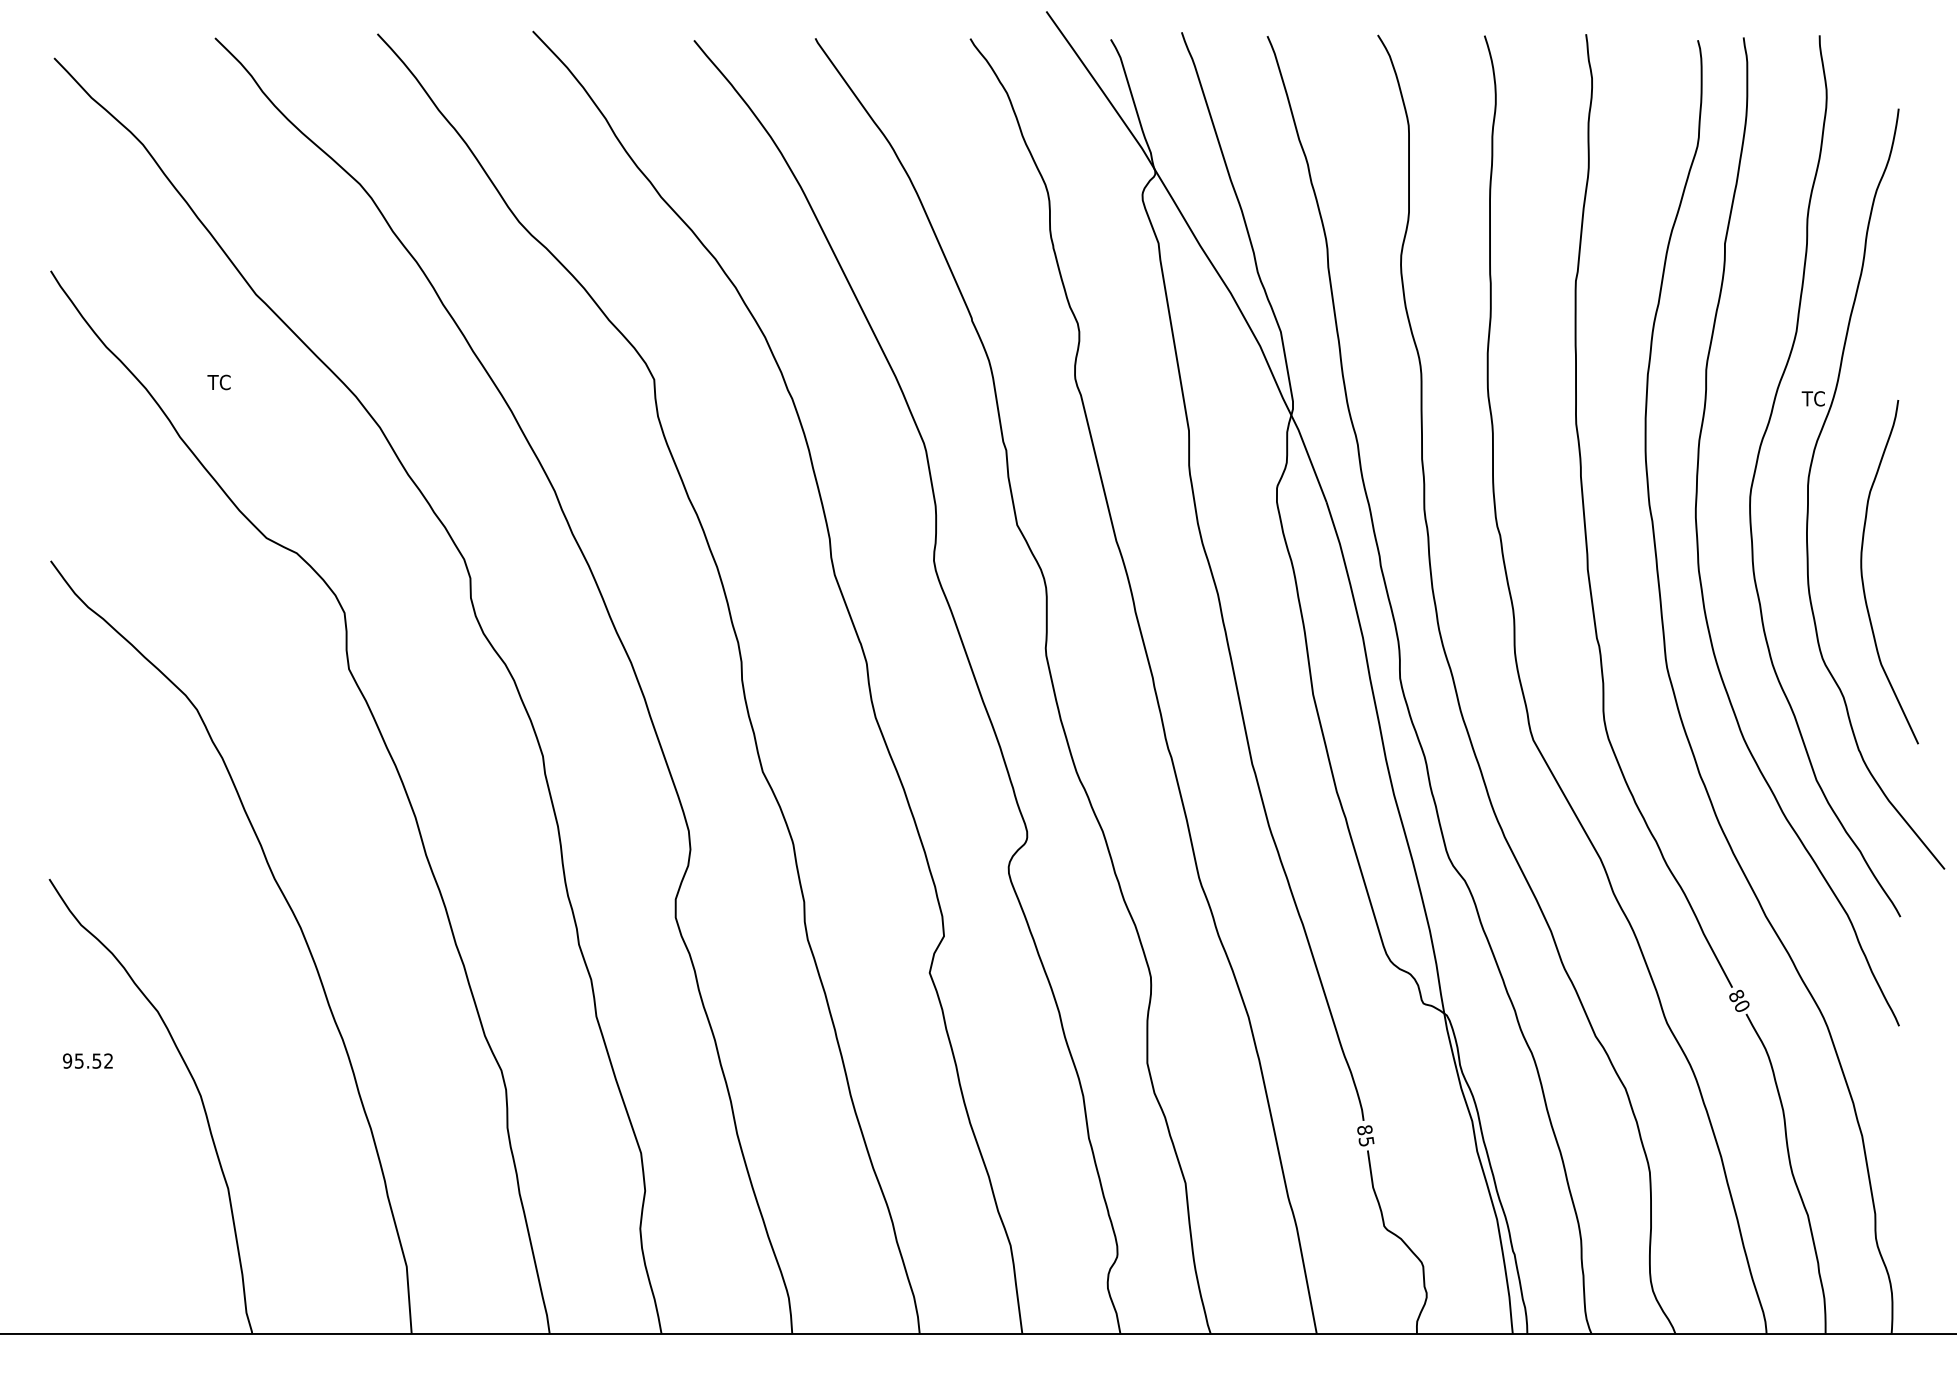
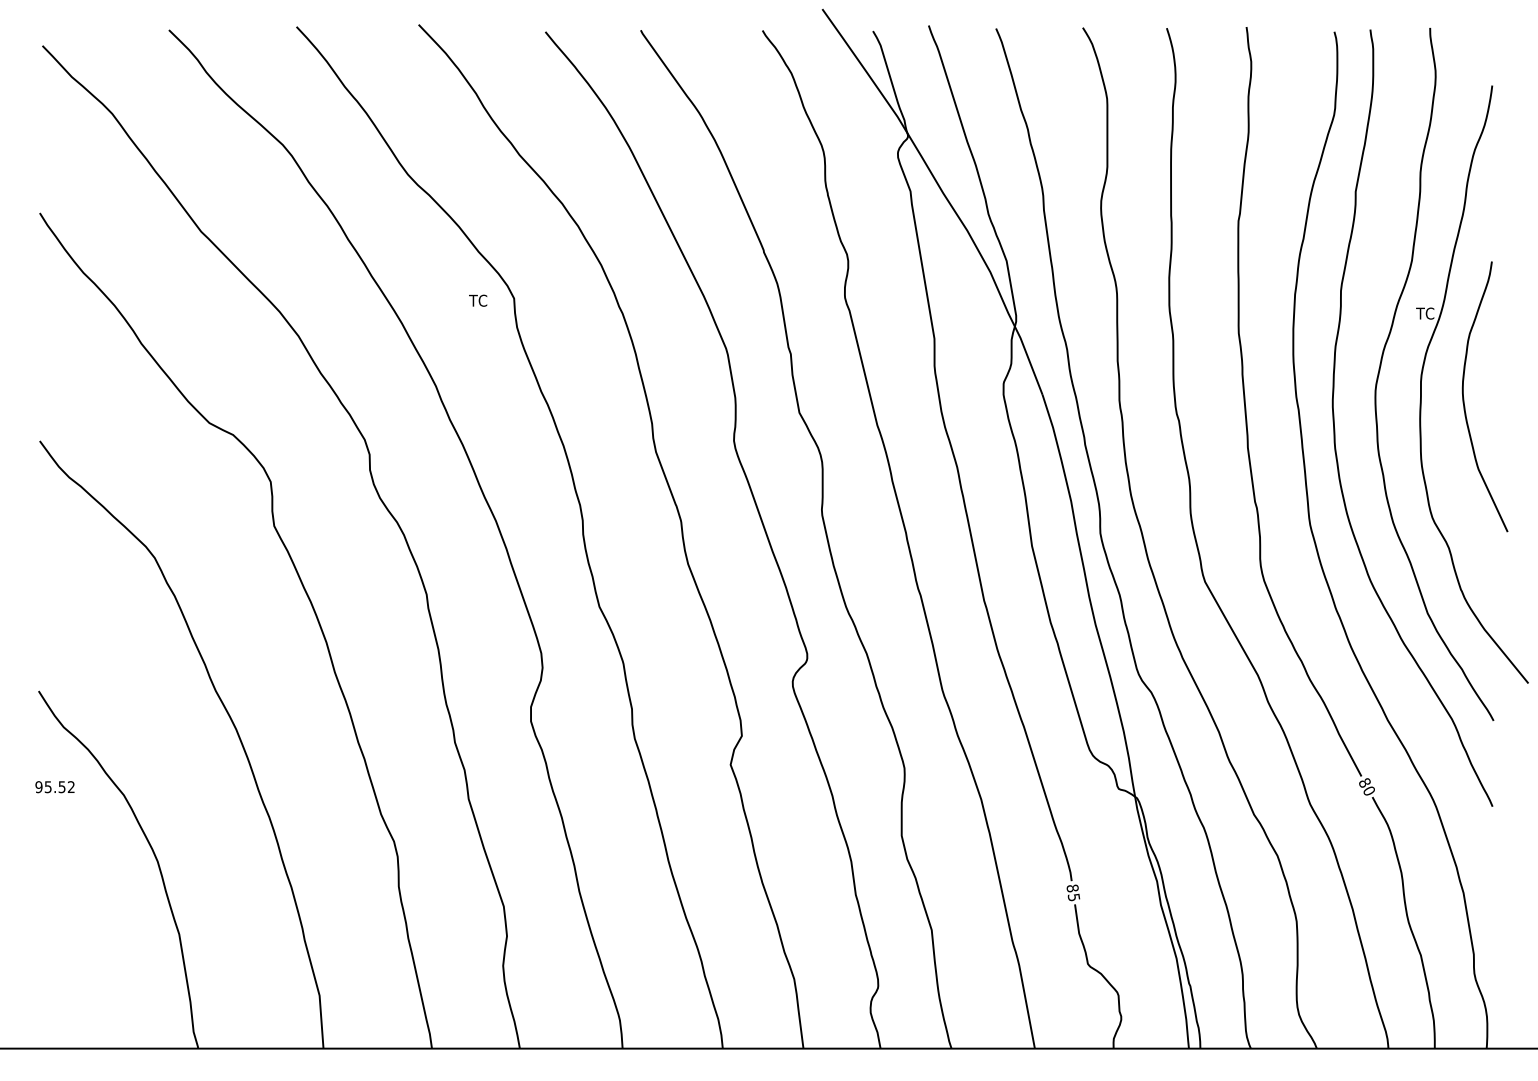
text: (219, 382) -> (478, 300), moved
curve: (1863, 574) -> (1464, 398), moved
text: (87, 1061) -> (54, 787), moved

